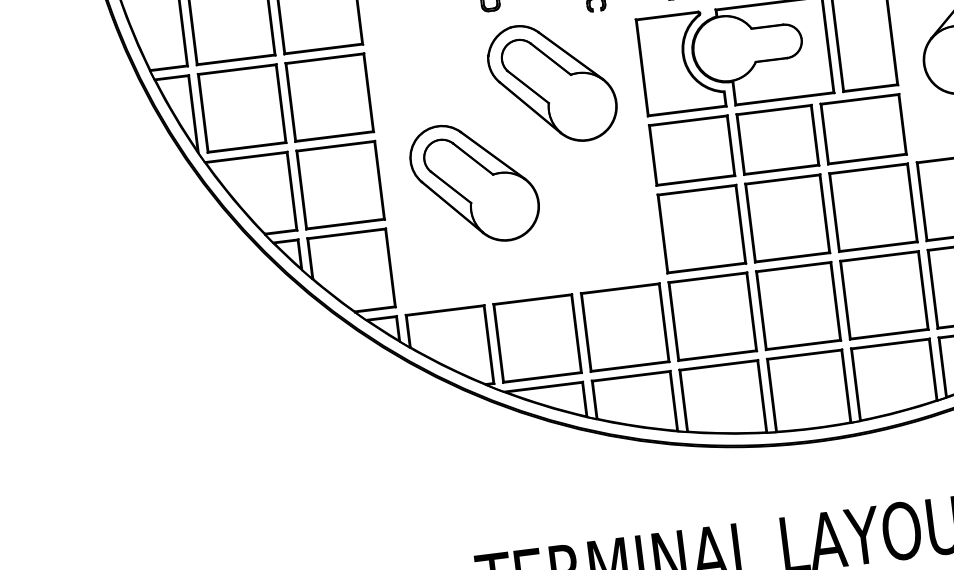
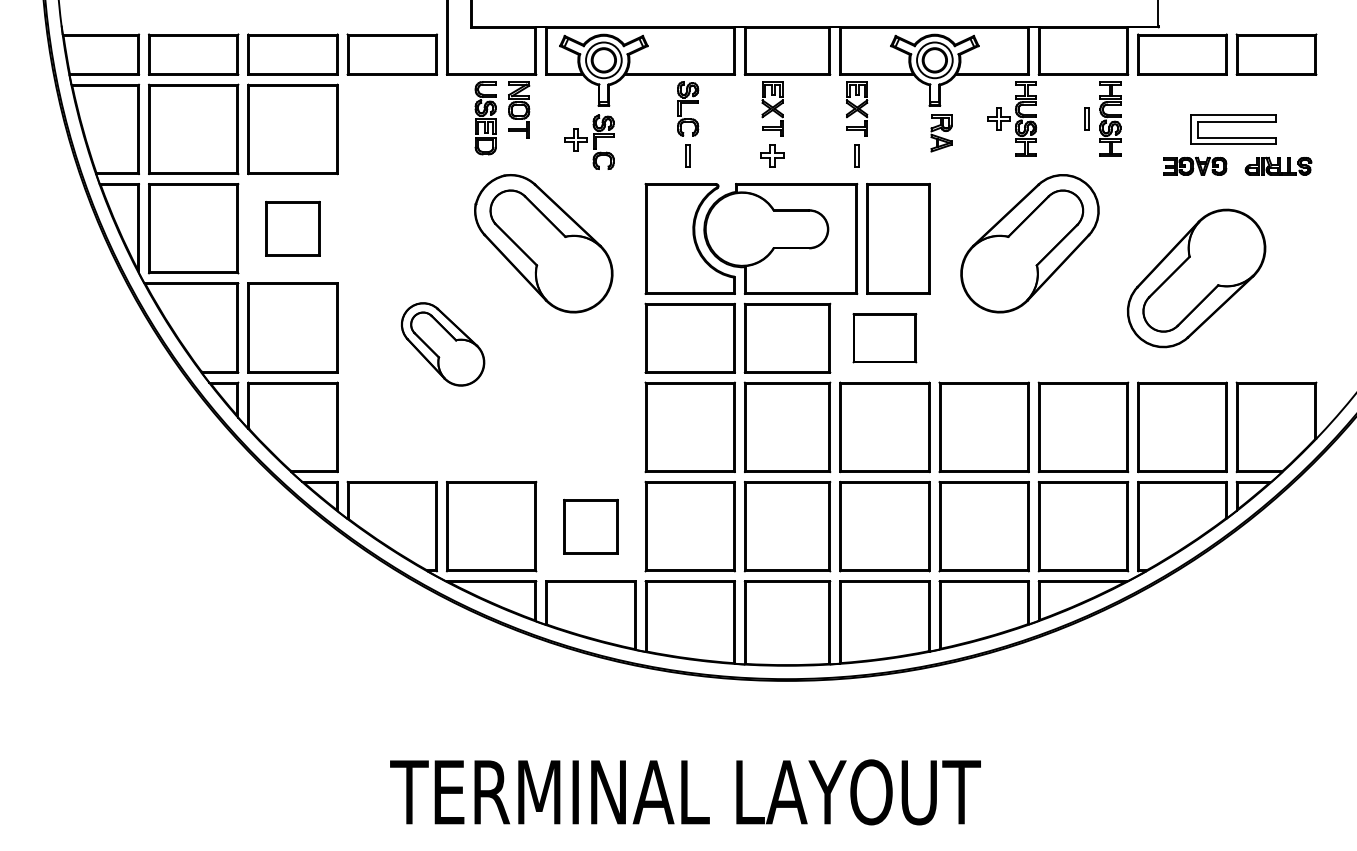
part: (329, 97) -> (292, 228), size x0.6
part: (863, 128) -> (884, 337), size x0.7
part: (474, 183) -> (442, 344), size x0.6
part: (624, 327) -> (590, 526), size x0.6

